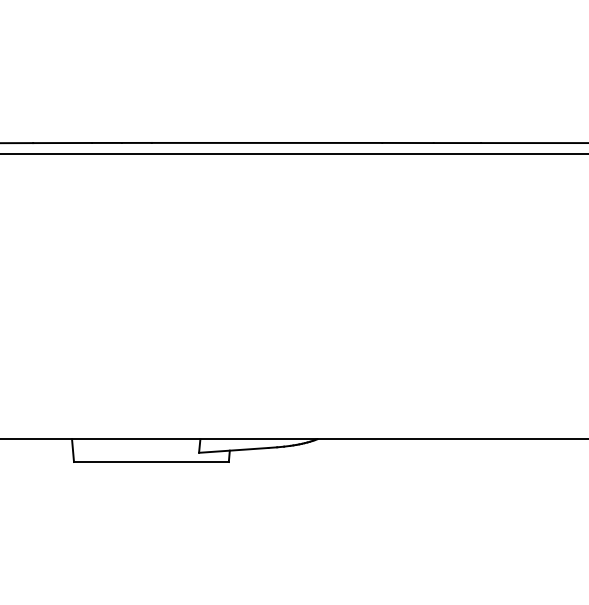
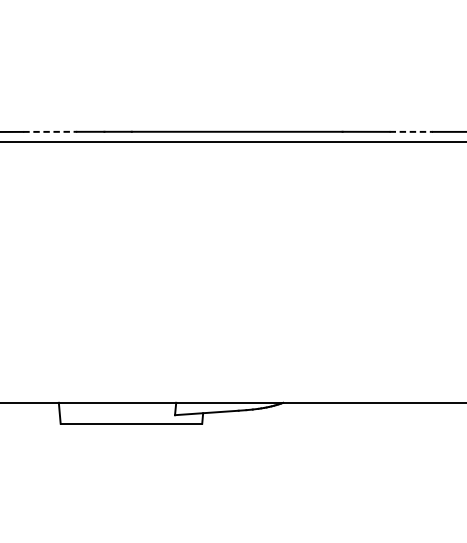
line: (63, 143) -> (51, 132), solid -> dashed
line: (457, 143) -> (411, 132), solid -> dashed

